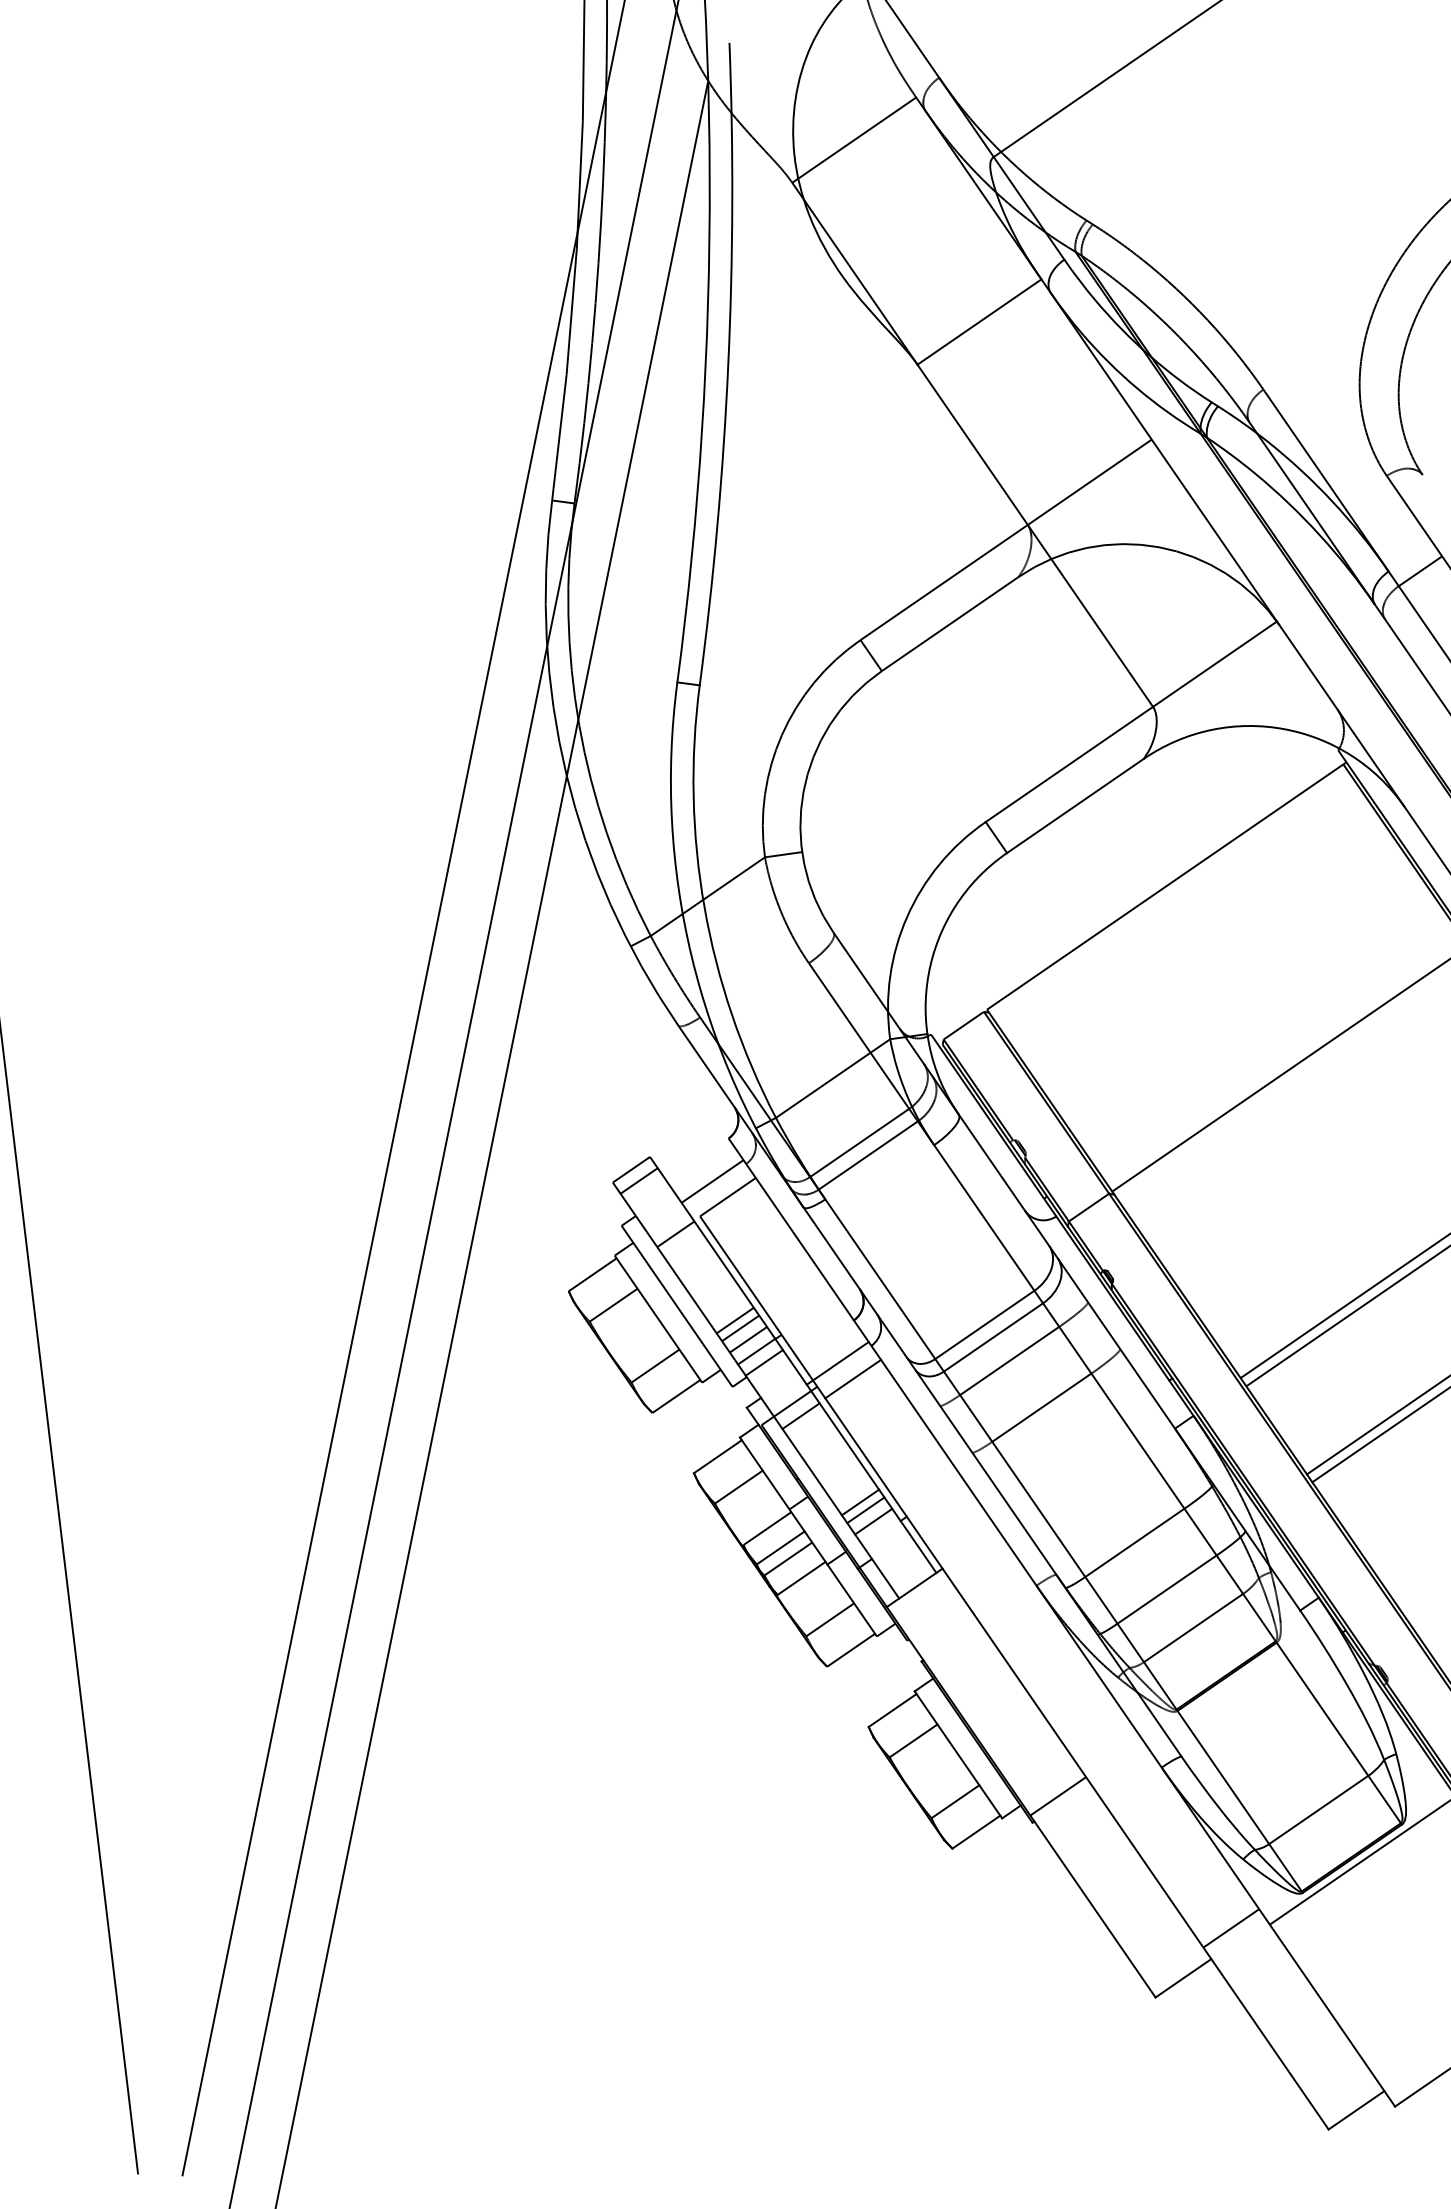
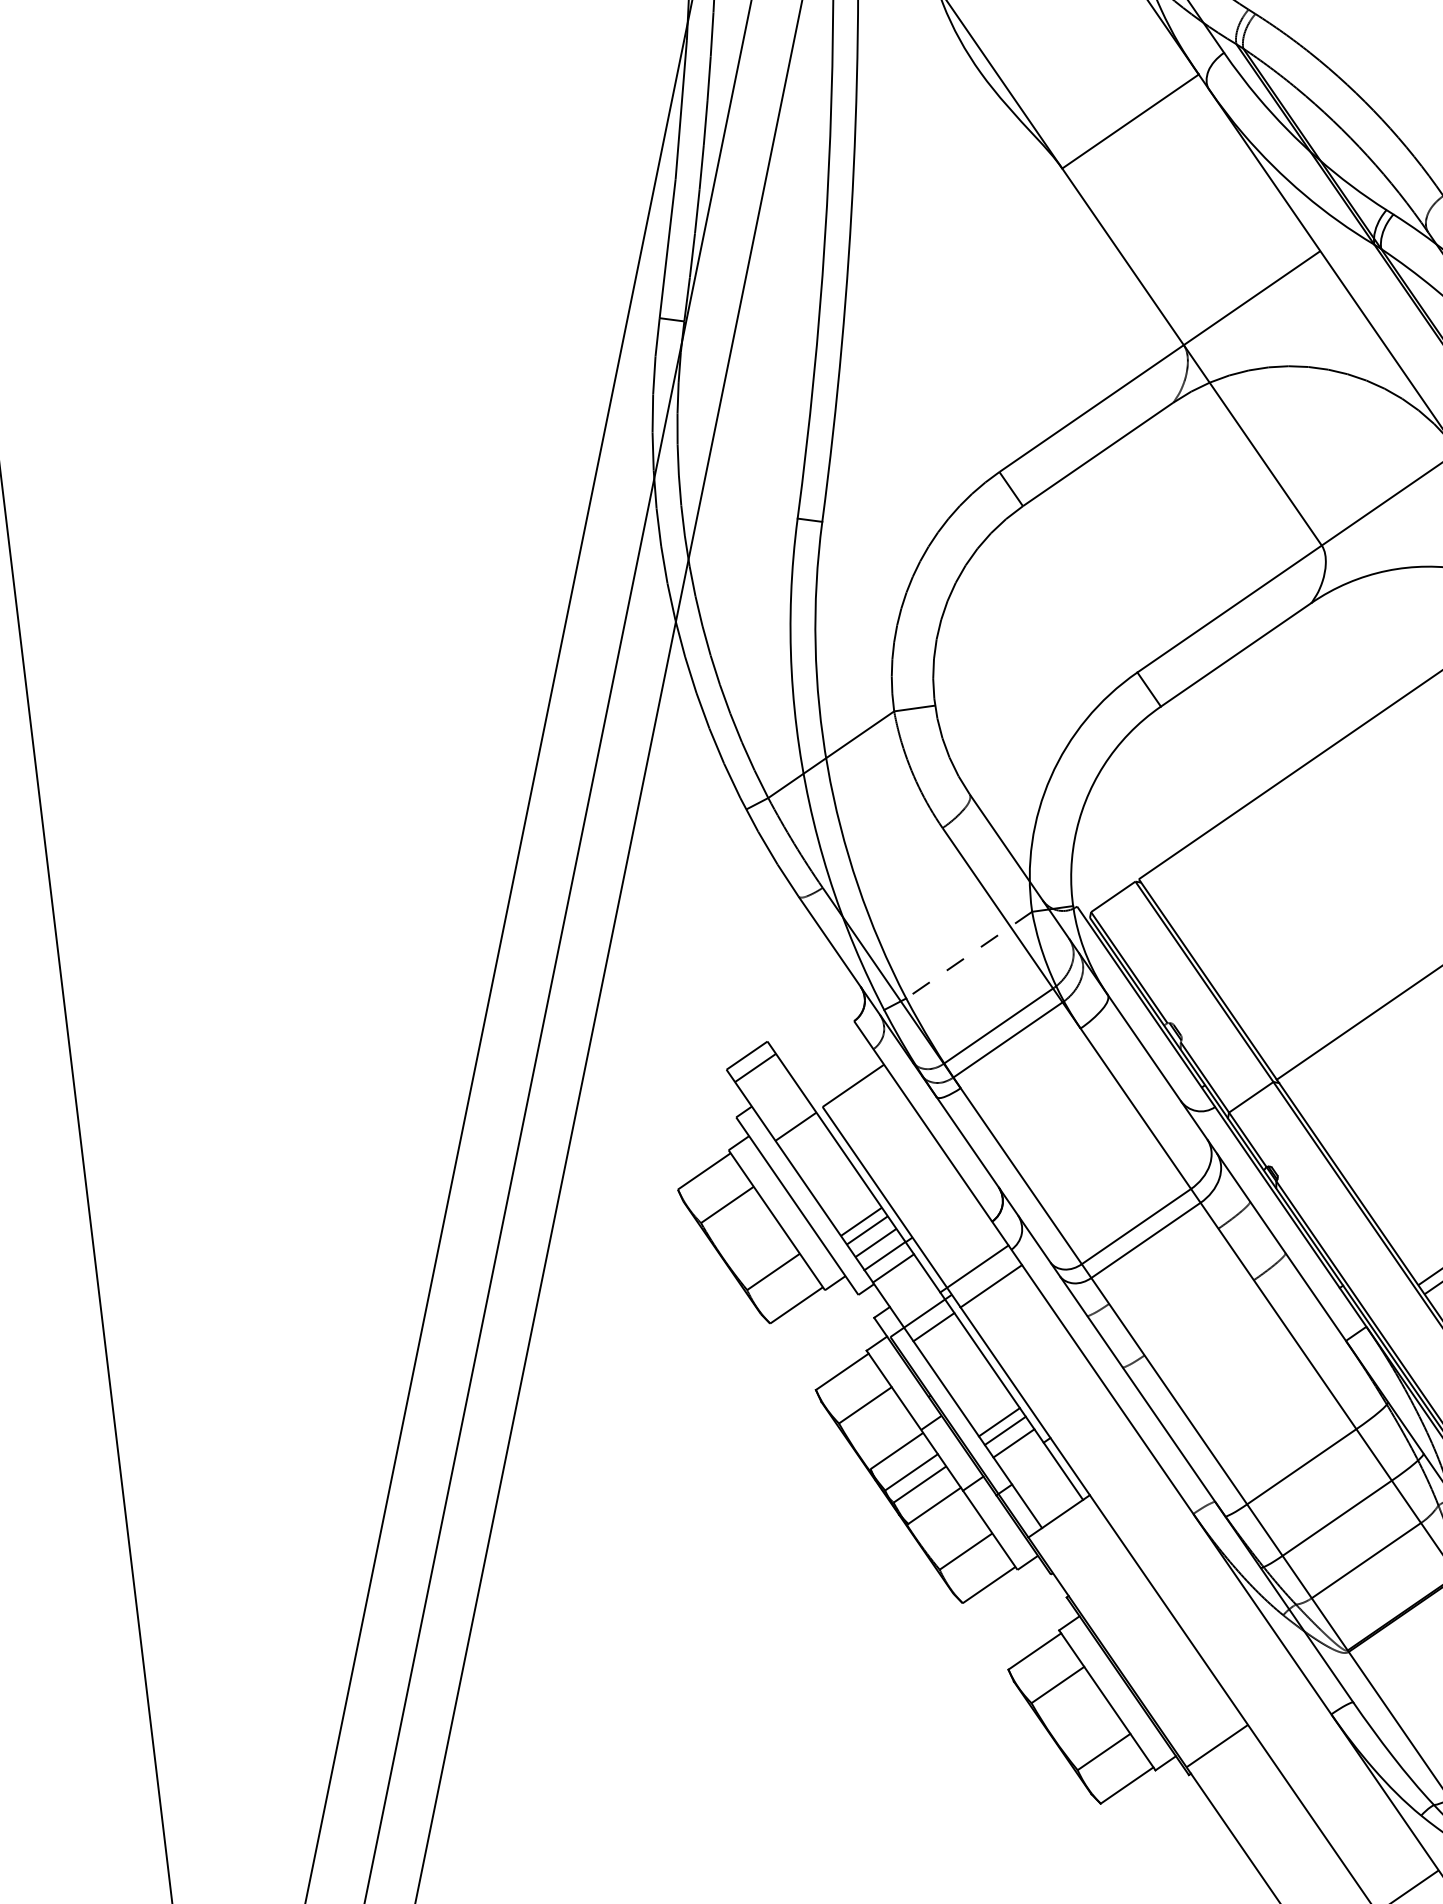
line: (832, 1078) -> (968, 955), solid -> dashed
line: (712, 1181) -> (836, 1068), removed
line: (1009, 1360) -> (1163, 1265), removed
line: (1041, 1407) -> (1198, 1317), removed

